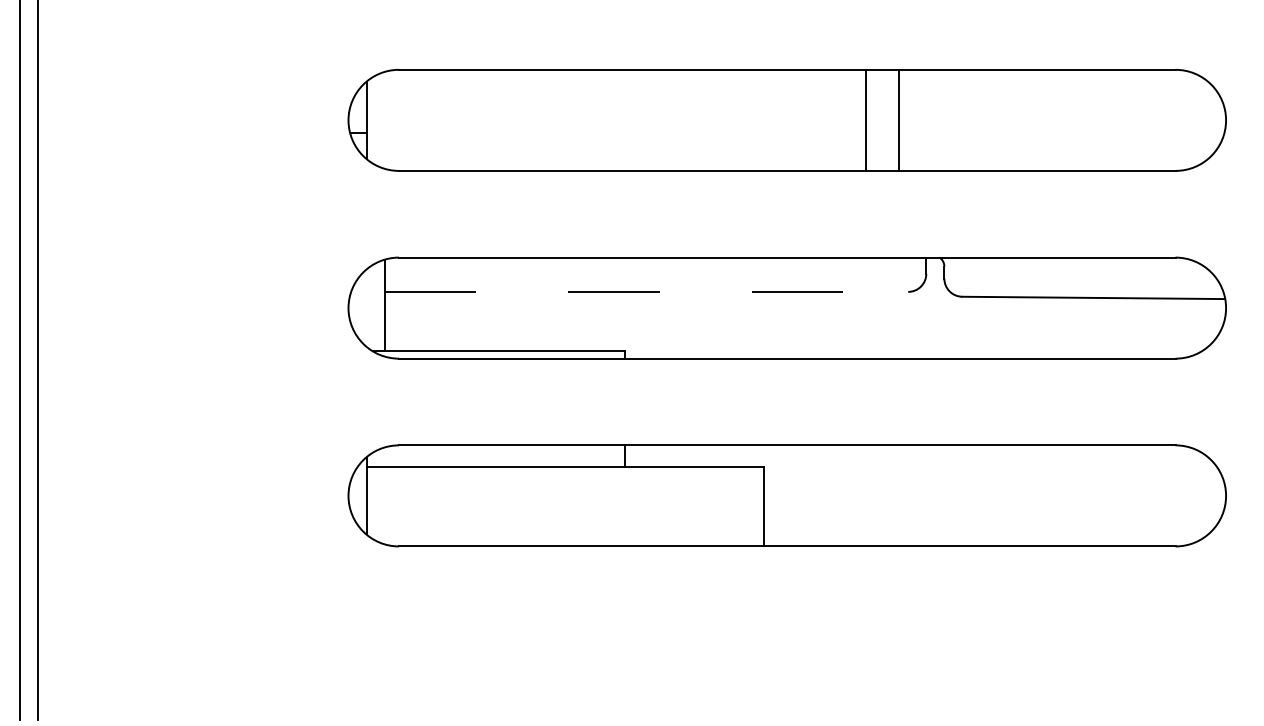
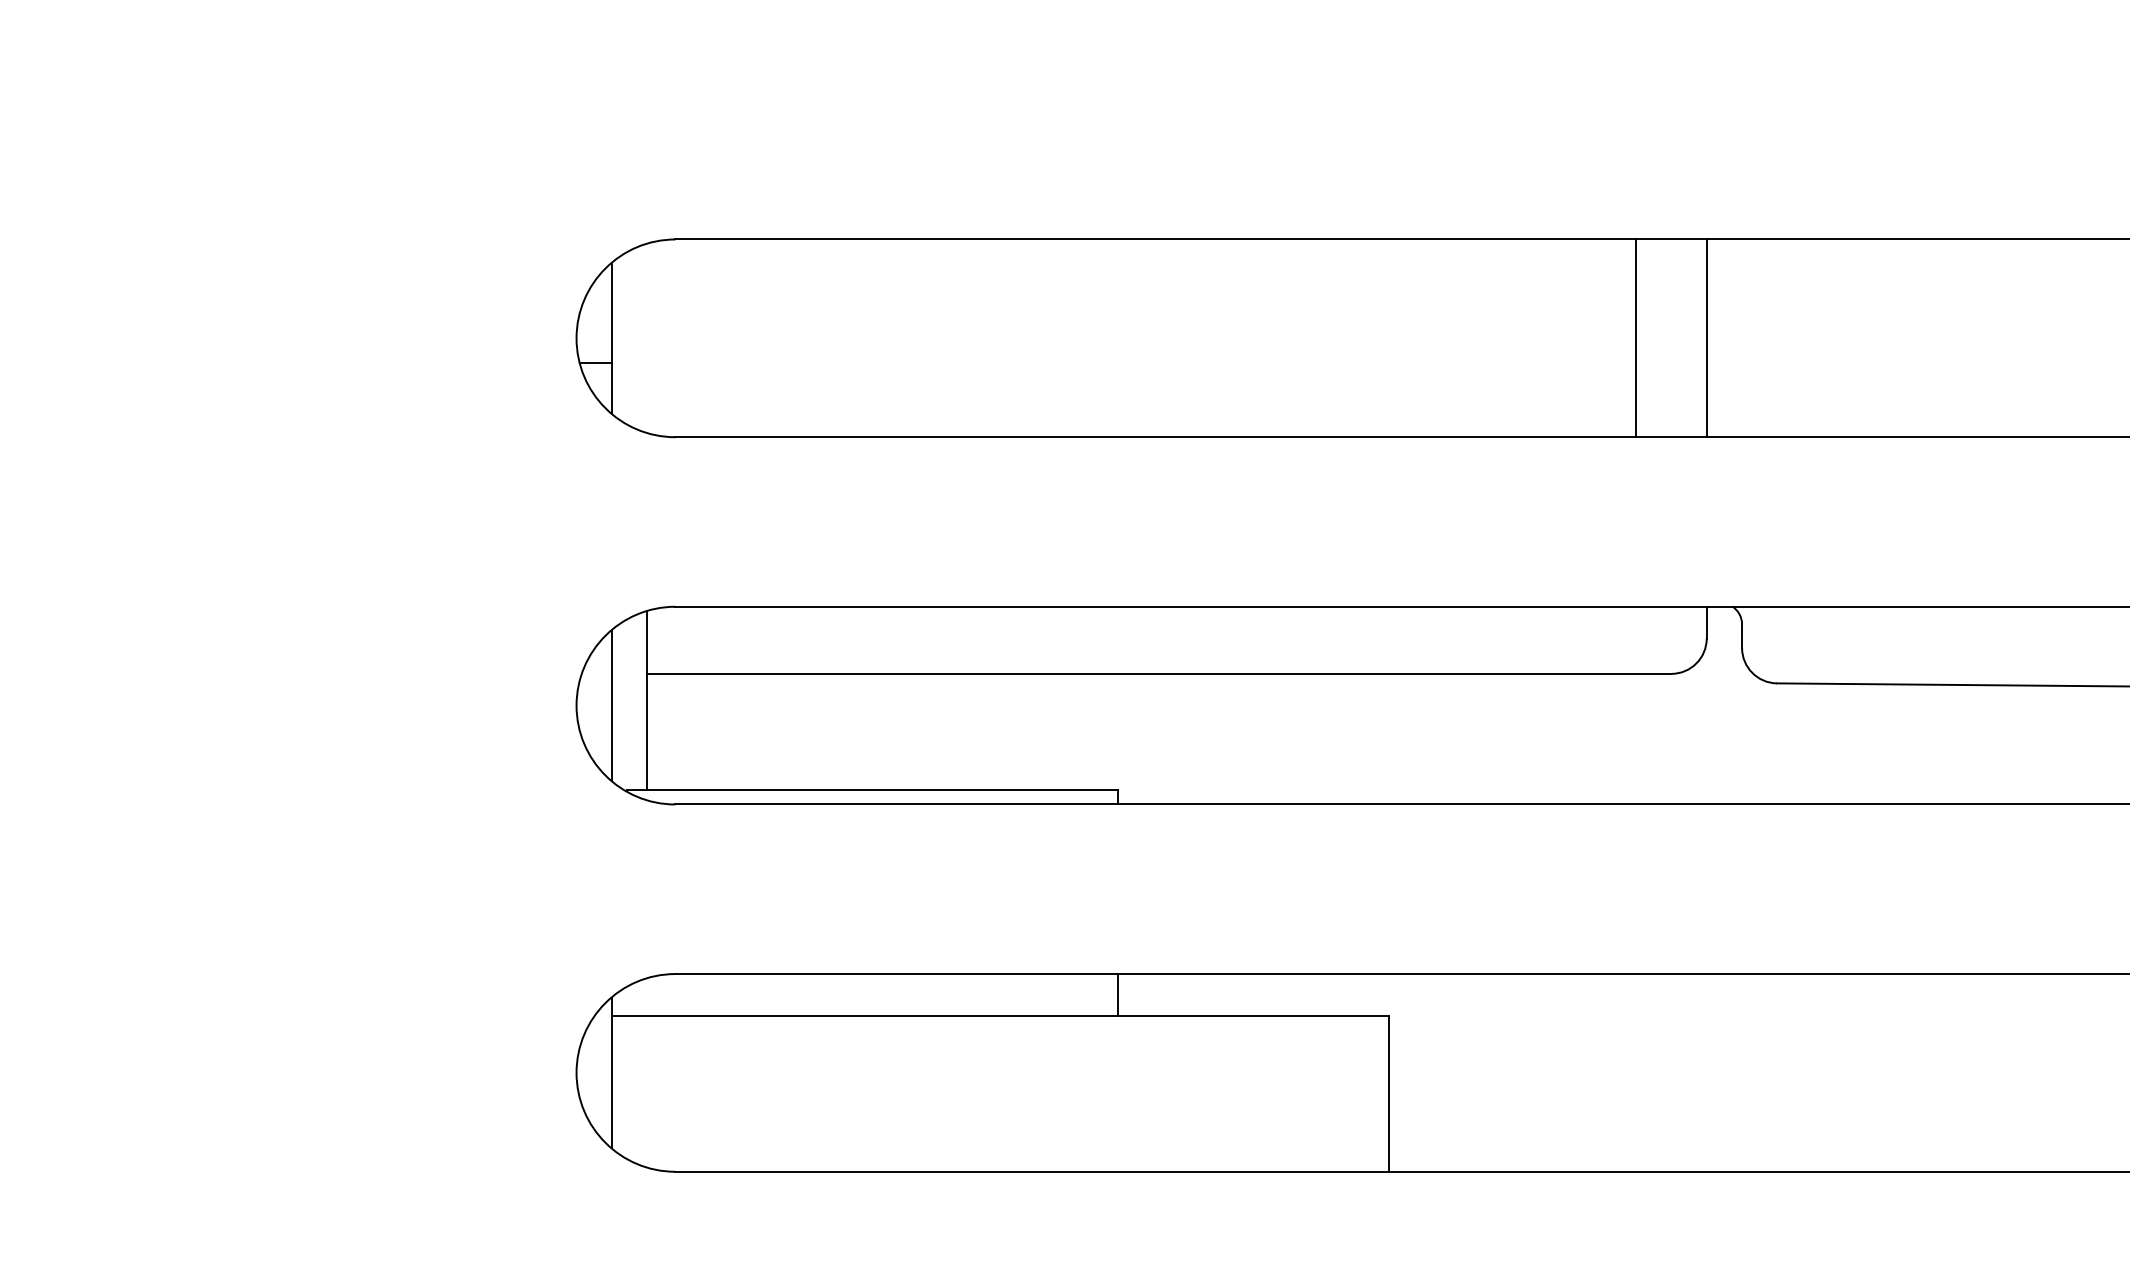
line: (866, 119) -> (1636, 336), moved
line: (899, 119) -> (1707, 336), moved
line: (646, 291) -> (1159, 673), dashed -> solid
line: (366, 307) -> (611, 704), added

